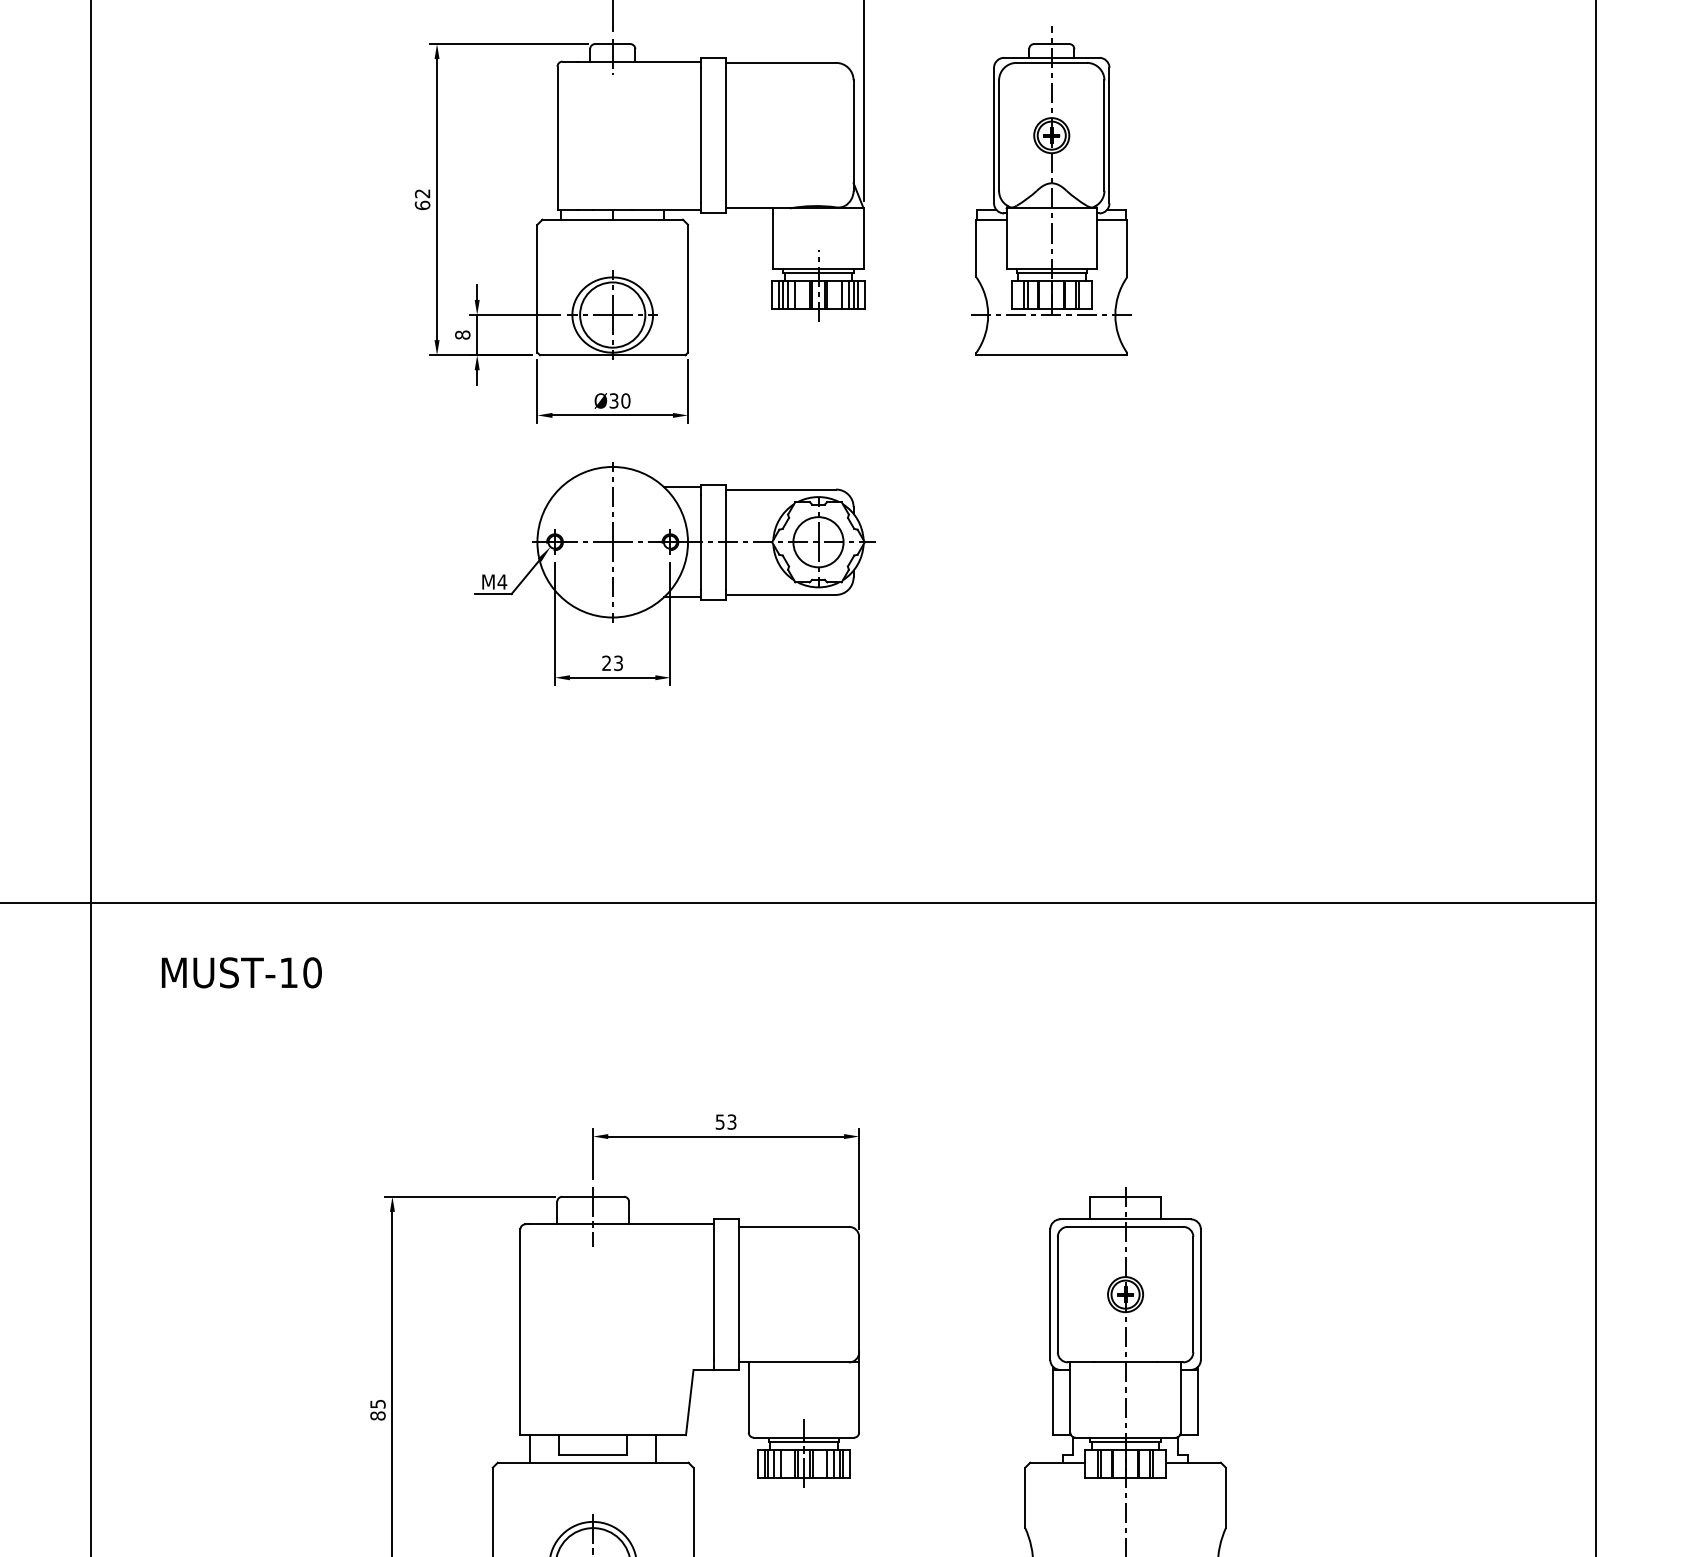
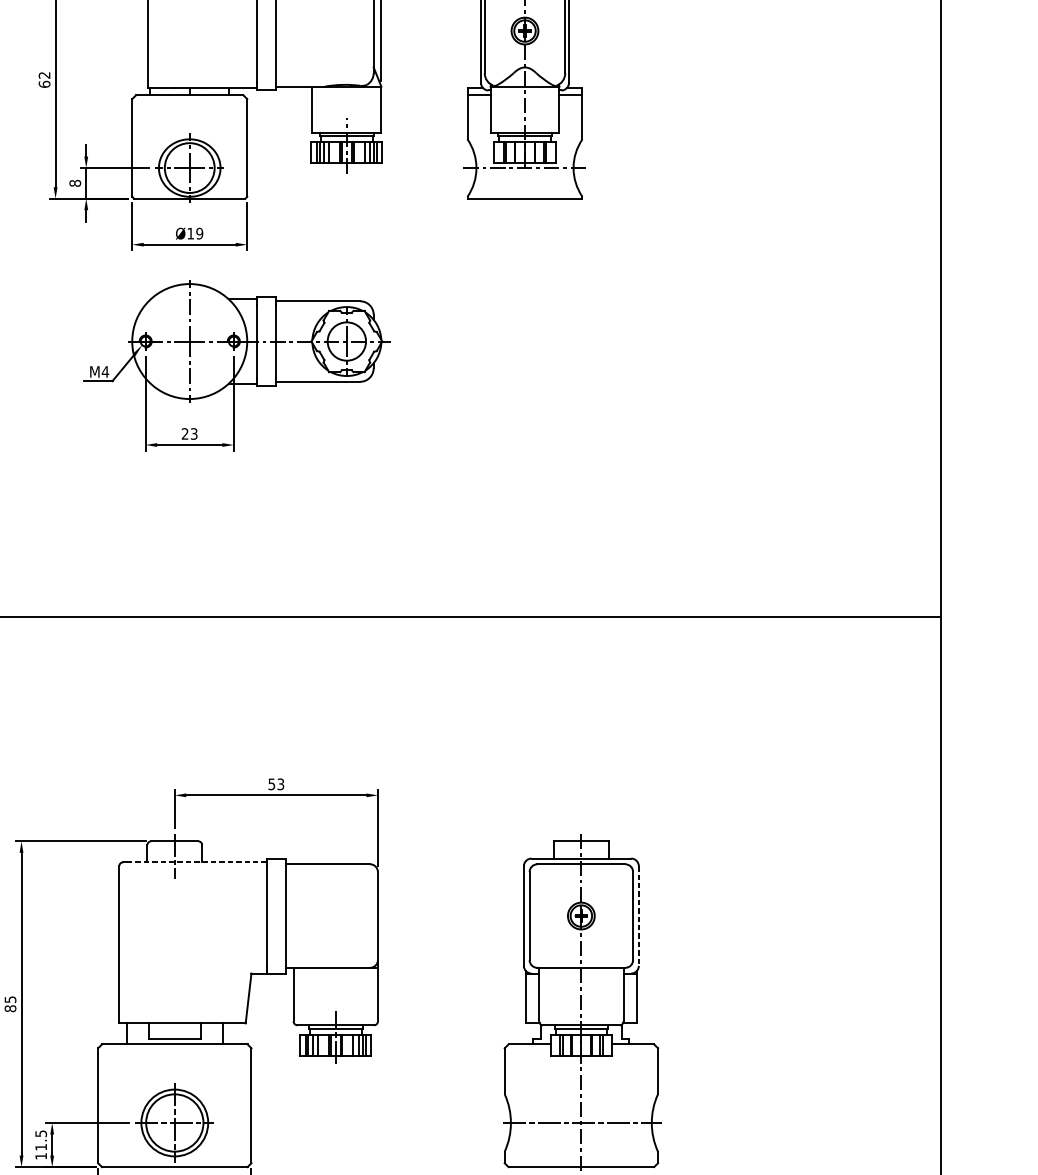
text: (619, 400) -> (194, 233), Ø30 -> Ø19
line: (622, 1224) -> (197, 862), solid -> dashed
line: (1200, 1295) -> (638, 916), solid -> dashed

